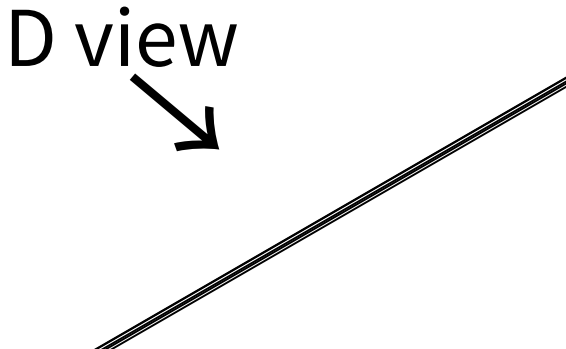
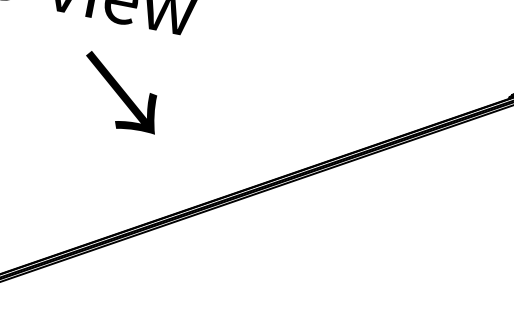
text: (174, 112) -> (120, 93), moved

